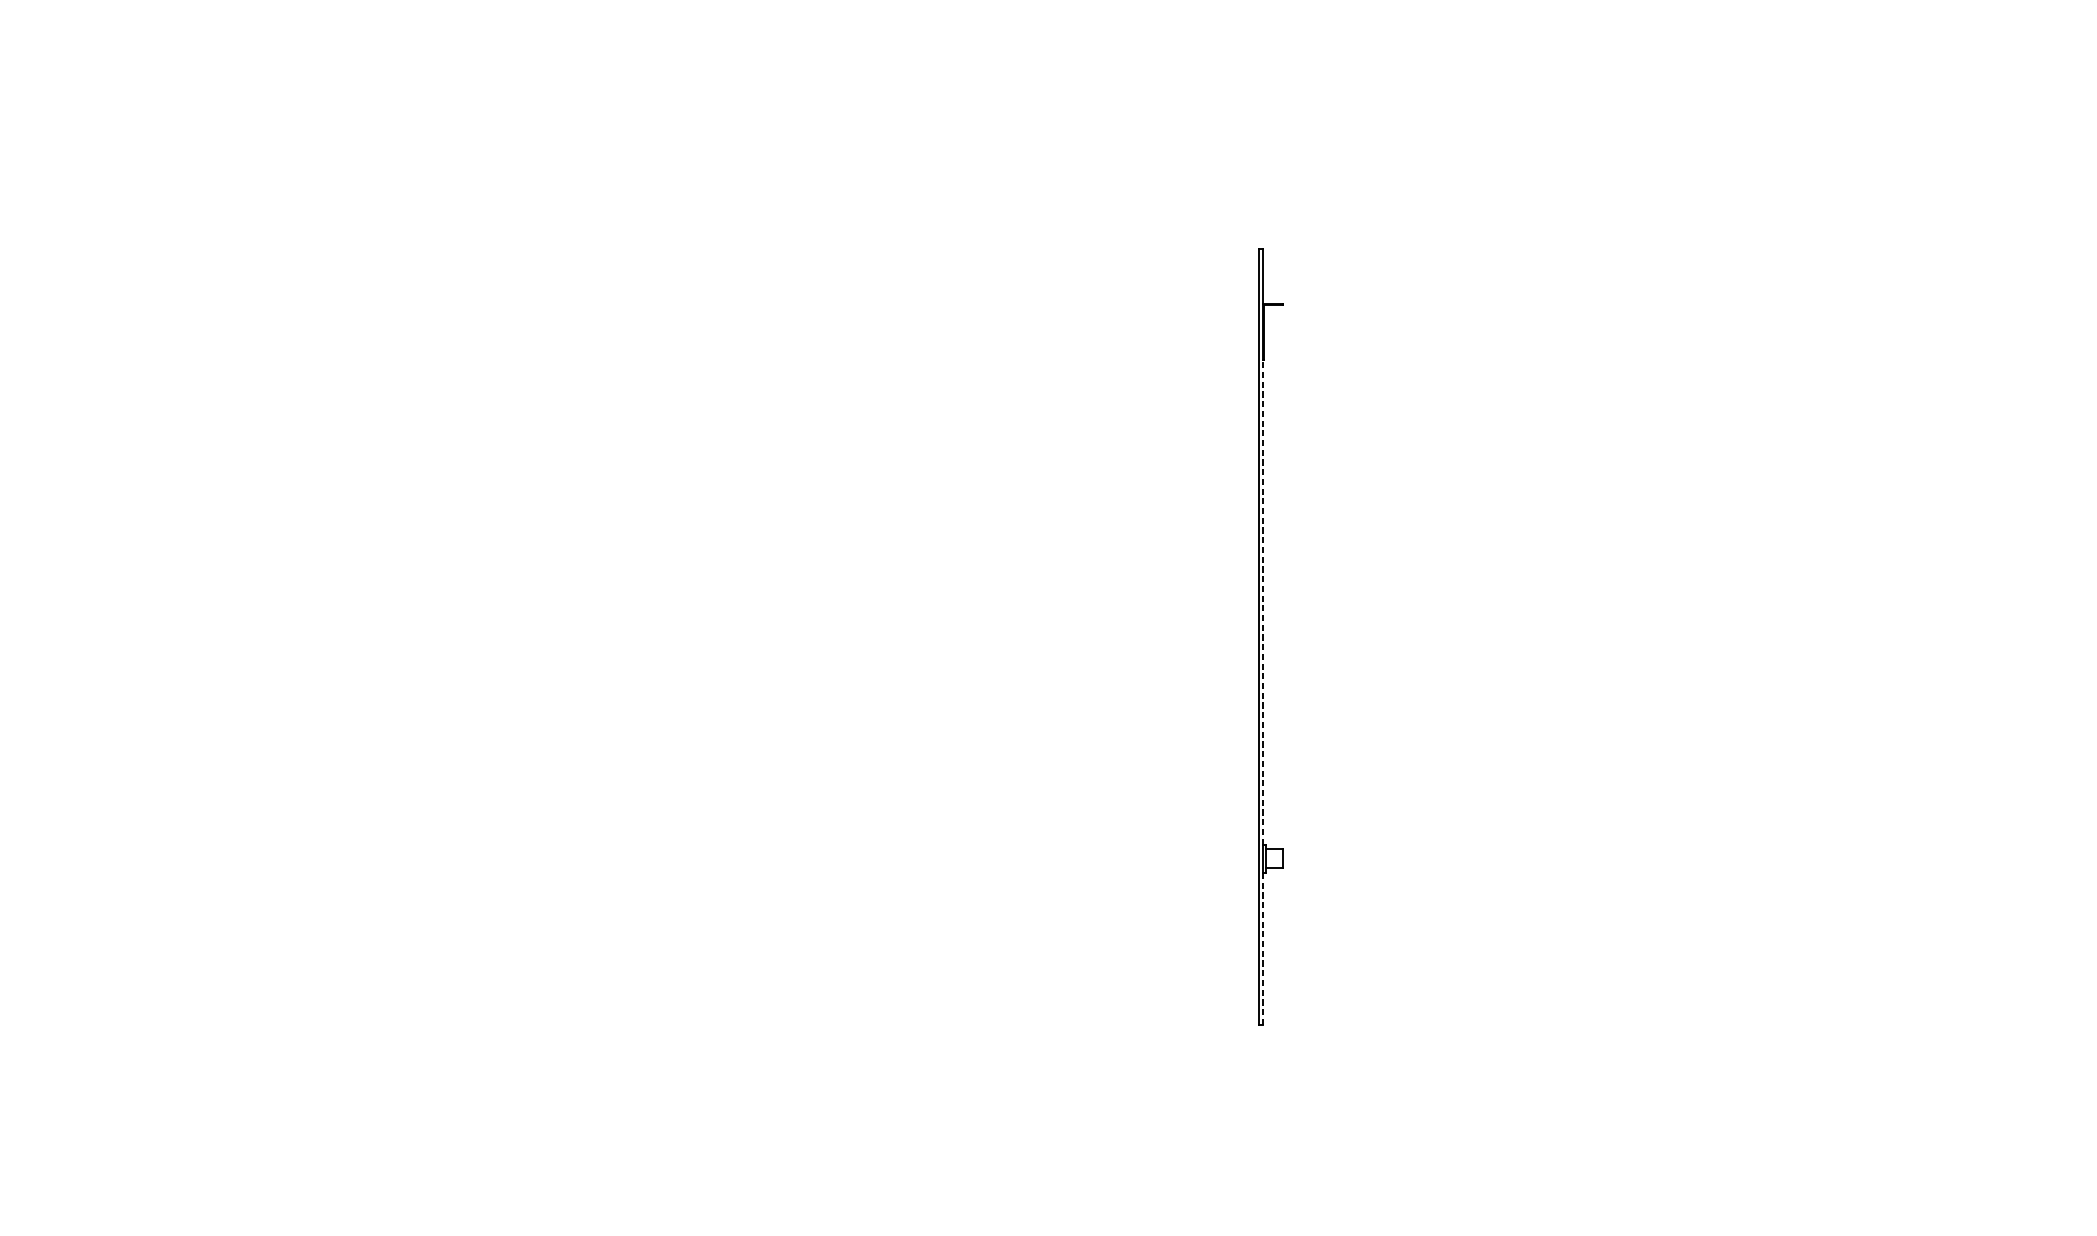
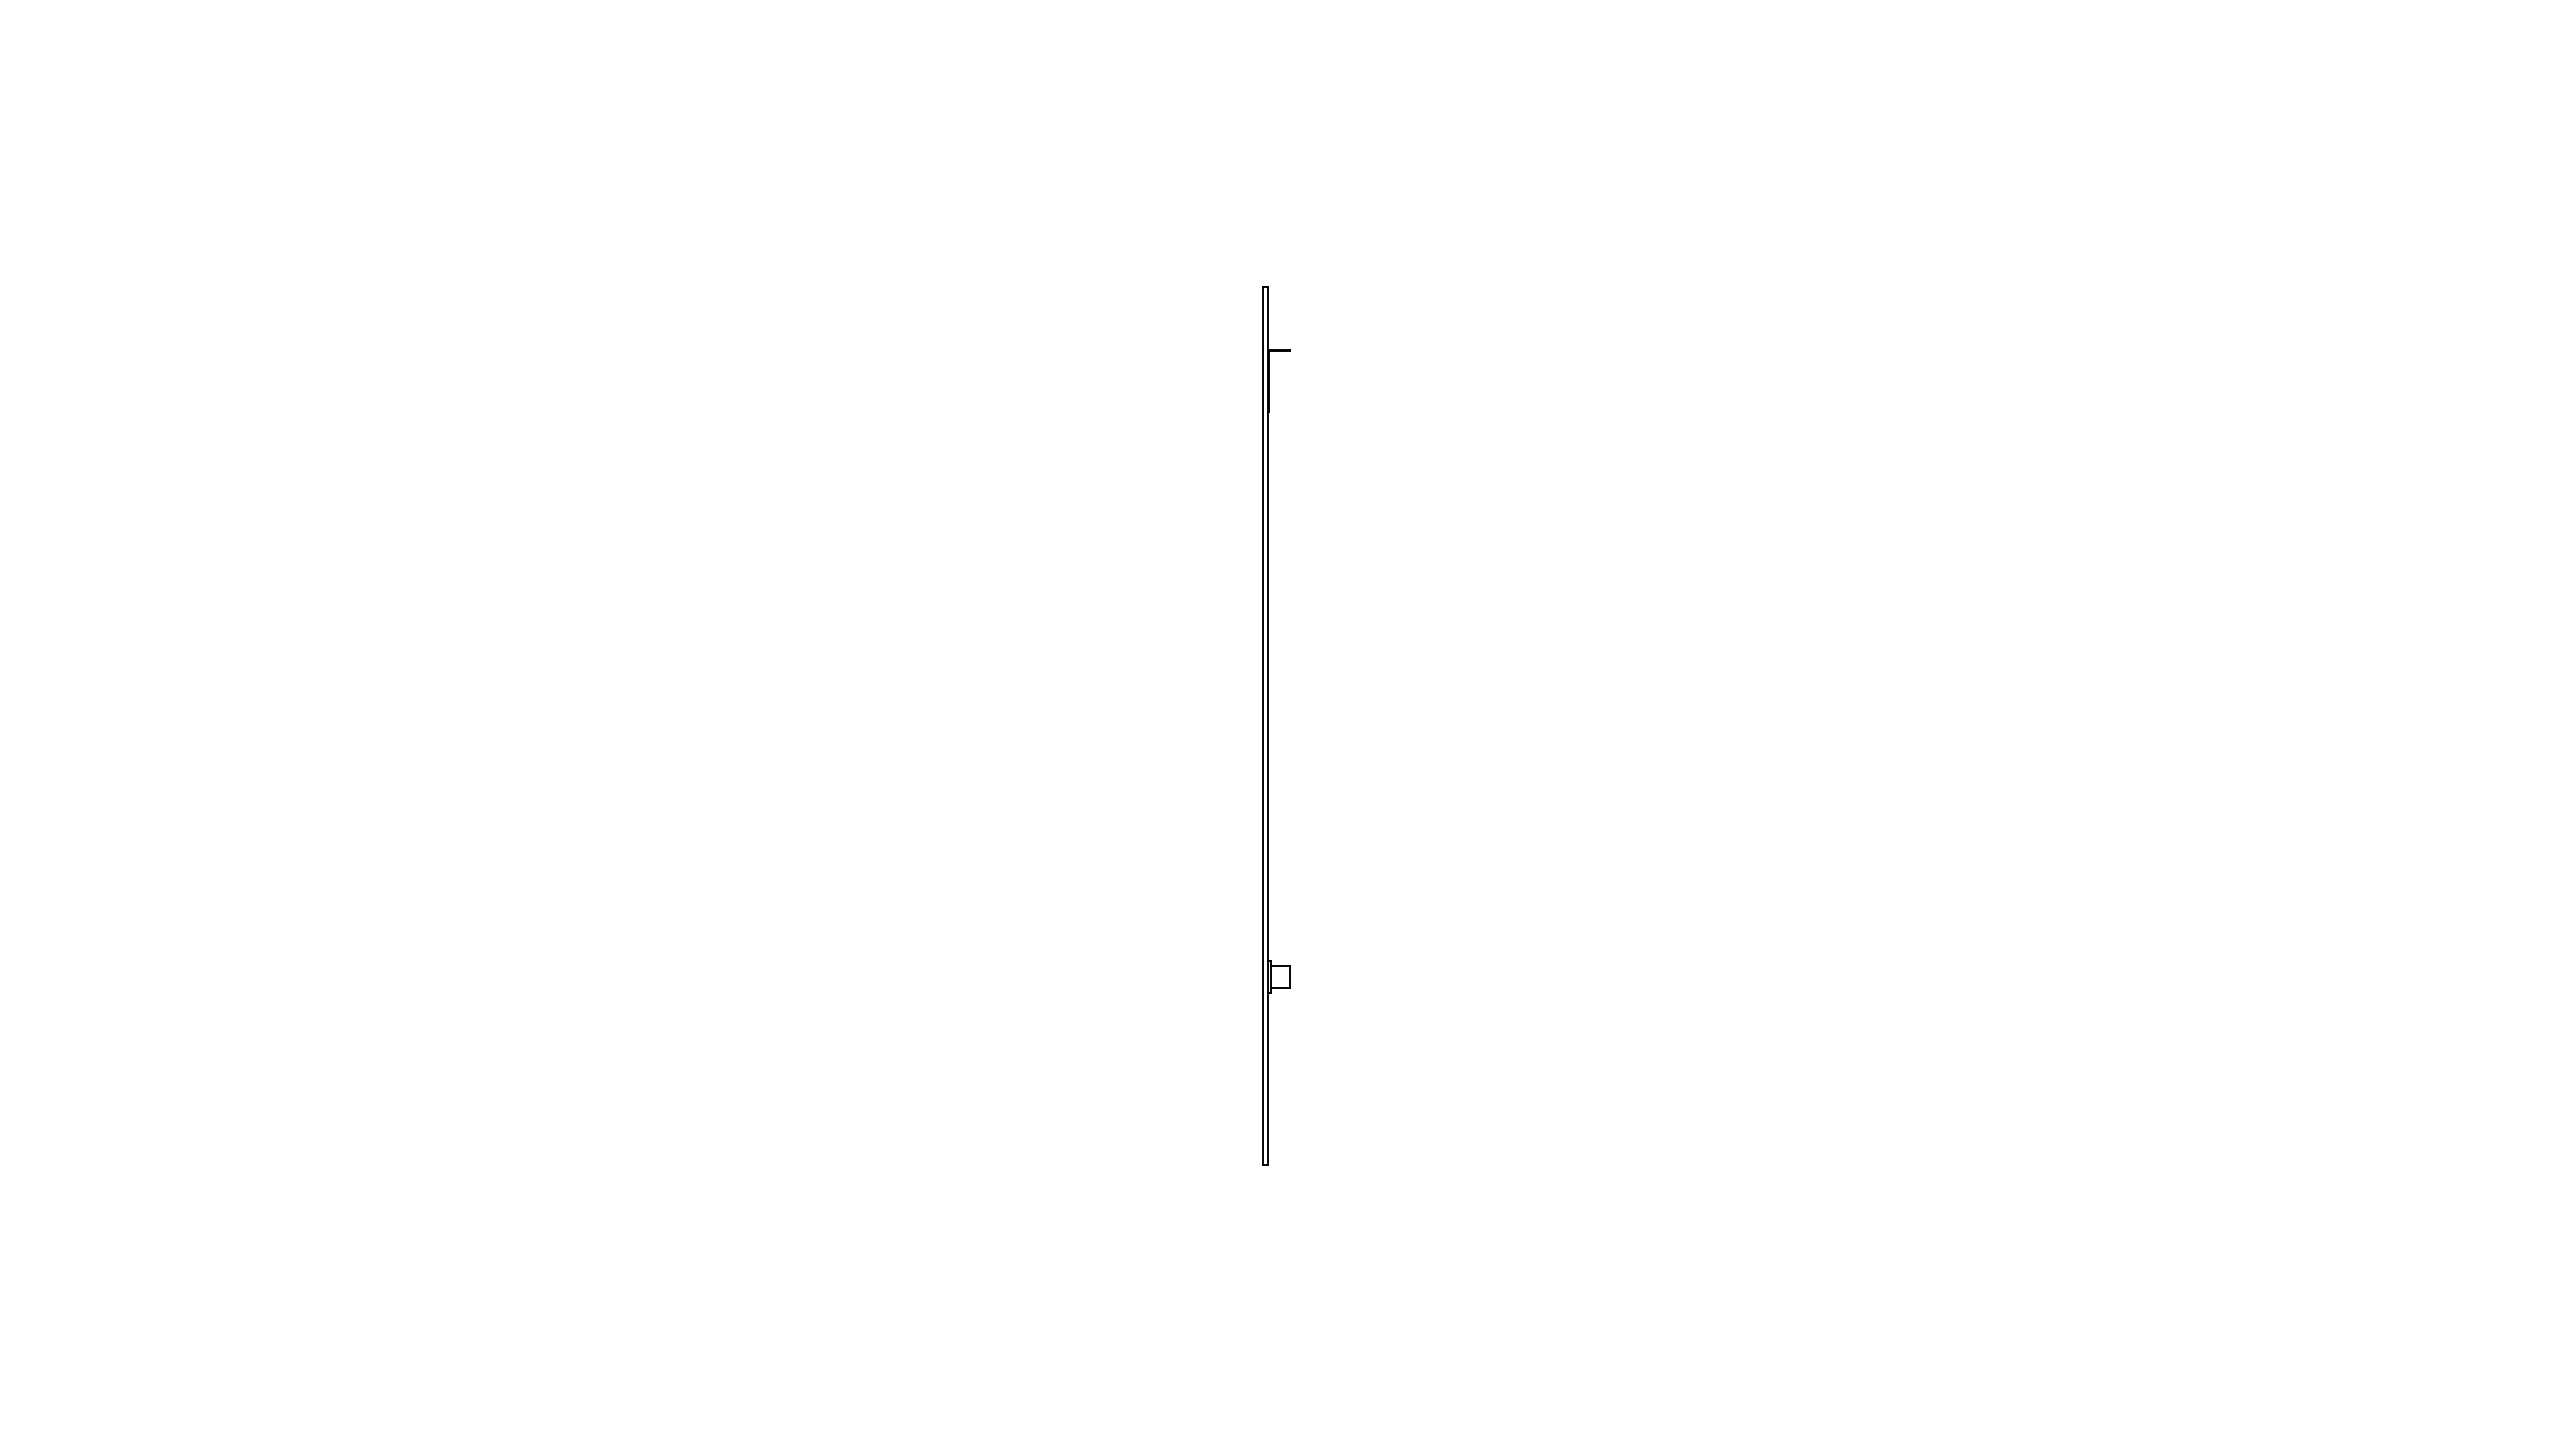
line: (1262, 601) -> (1267, 686), dashed -> solid
line: (1262, 948) -> (1267, 1078), dashed -> solid

